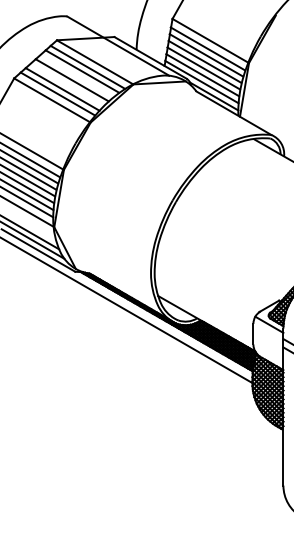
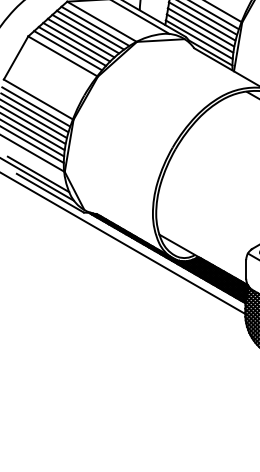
line: (76, 75) -> (85, 33), added
line: (67, 84) -> (76, 41), added

